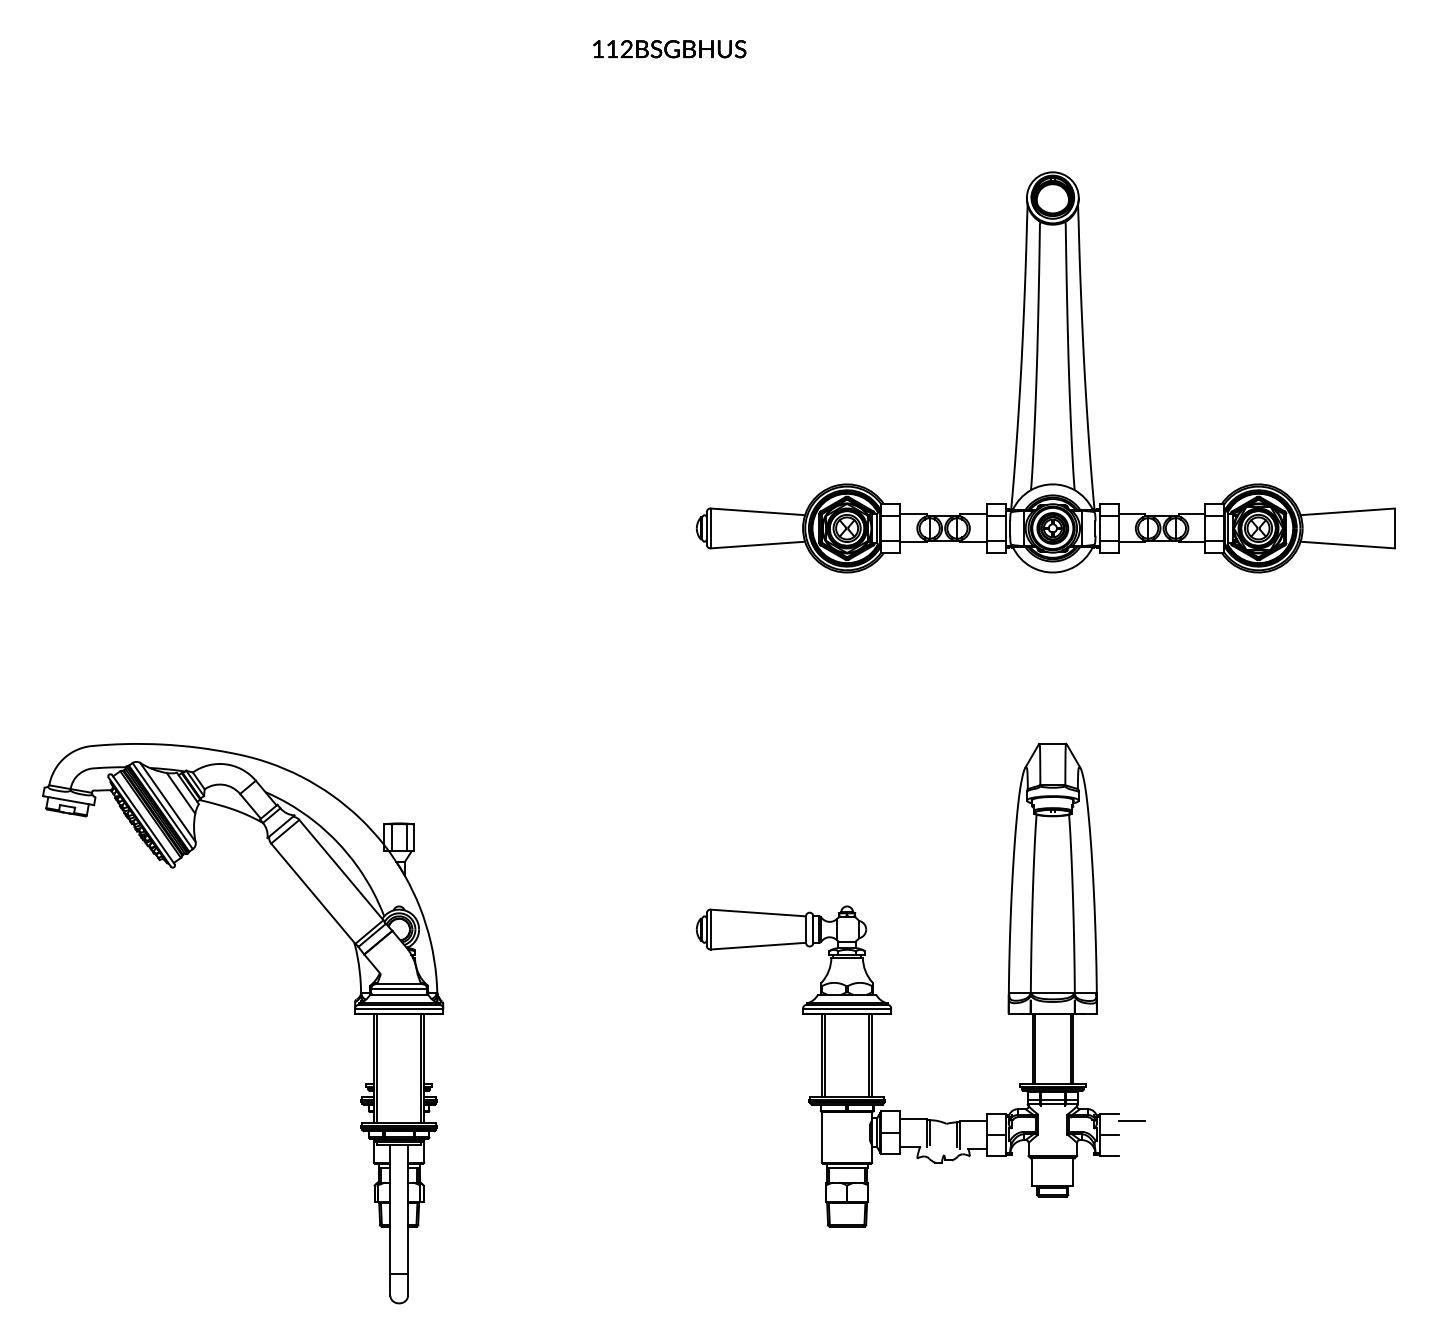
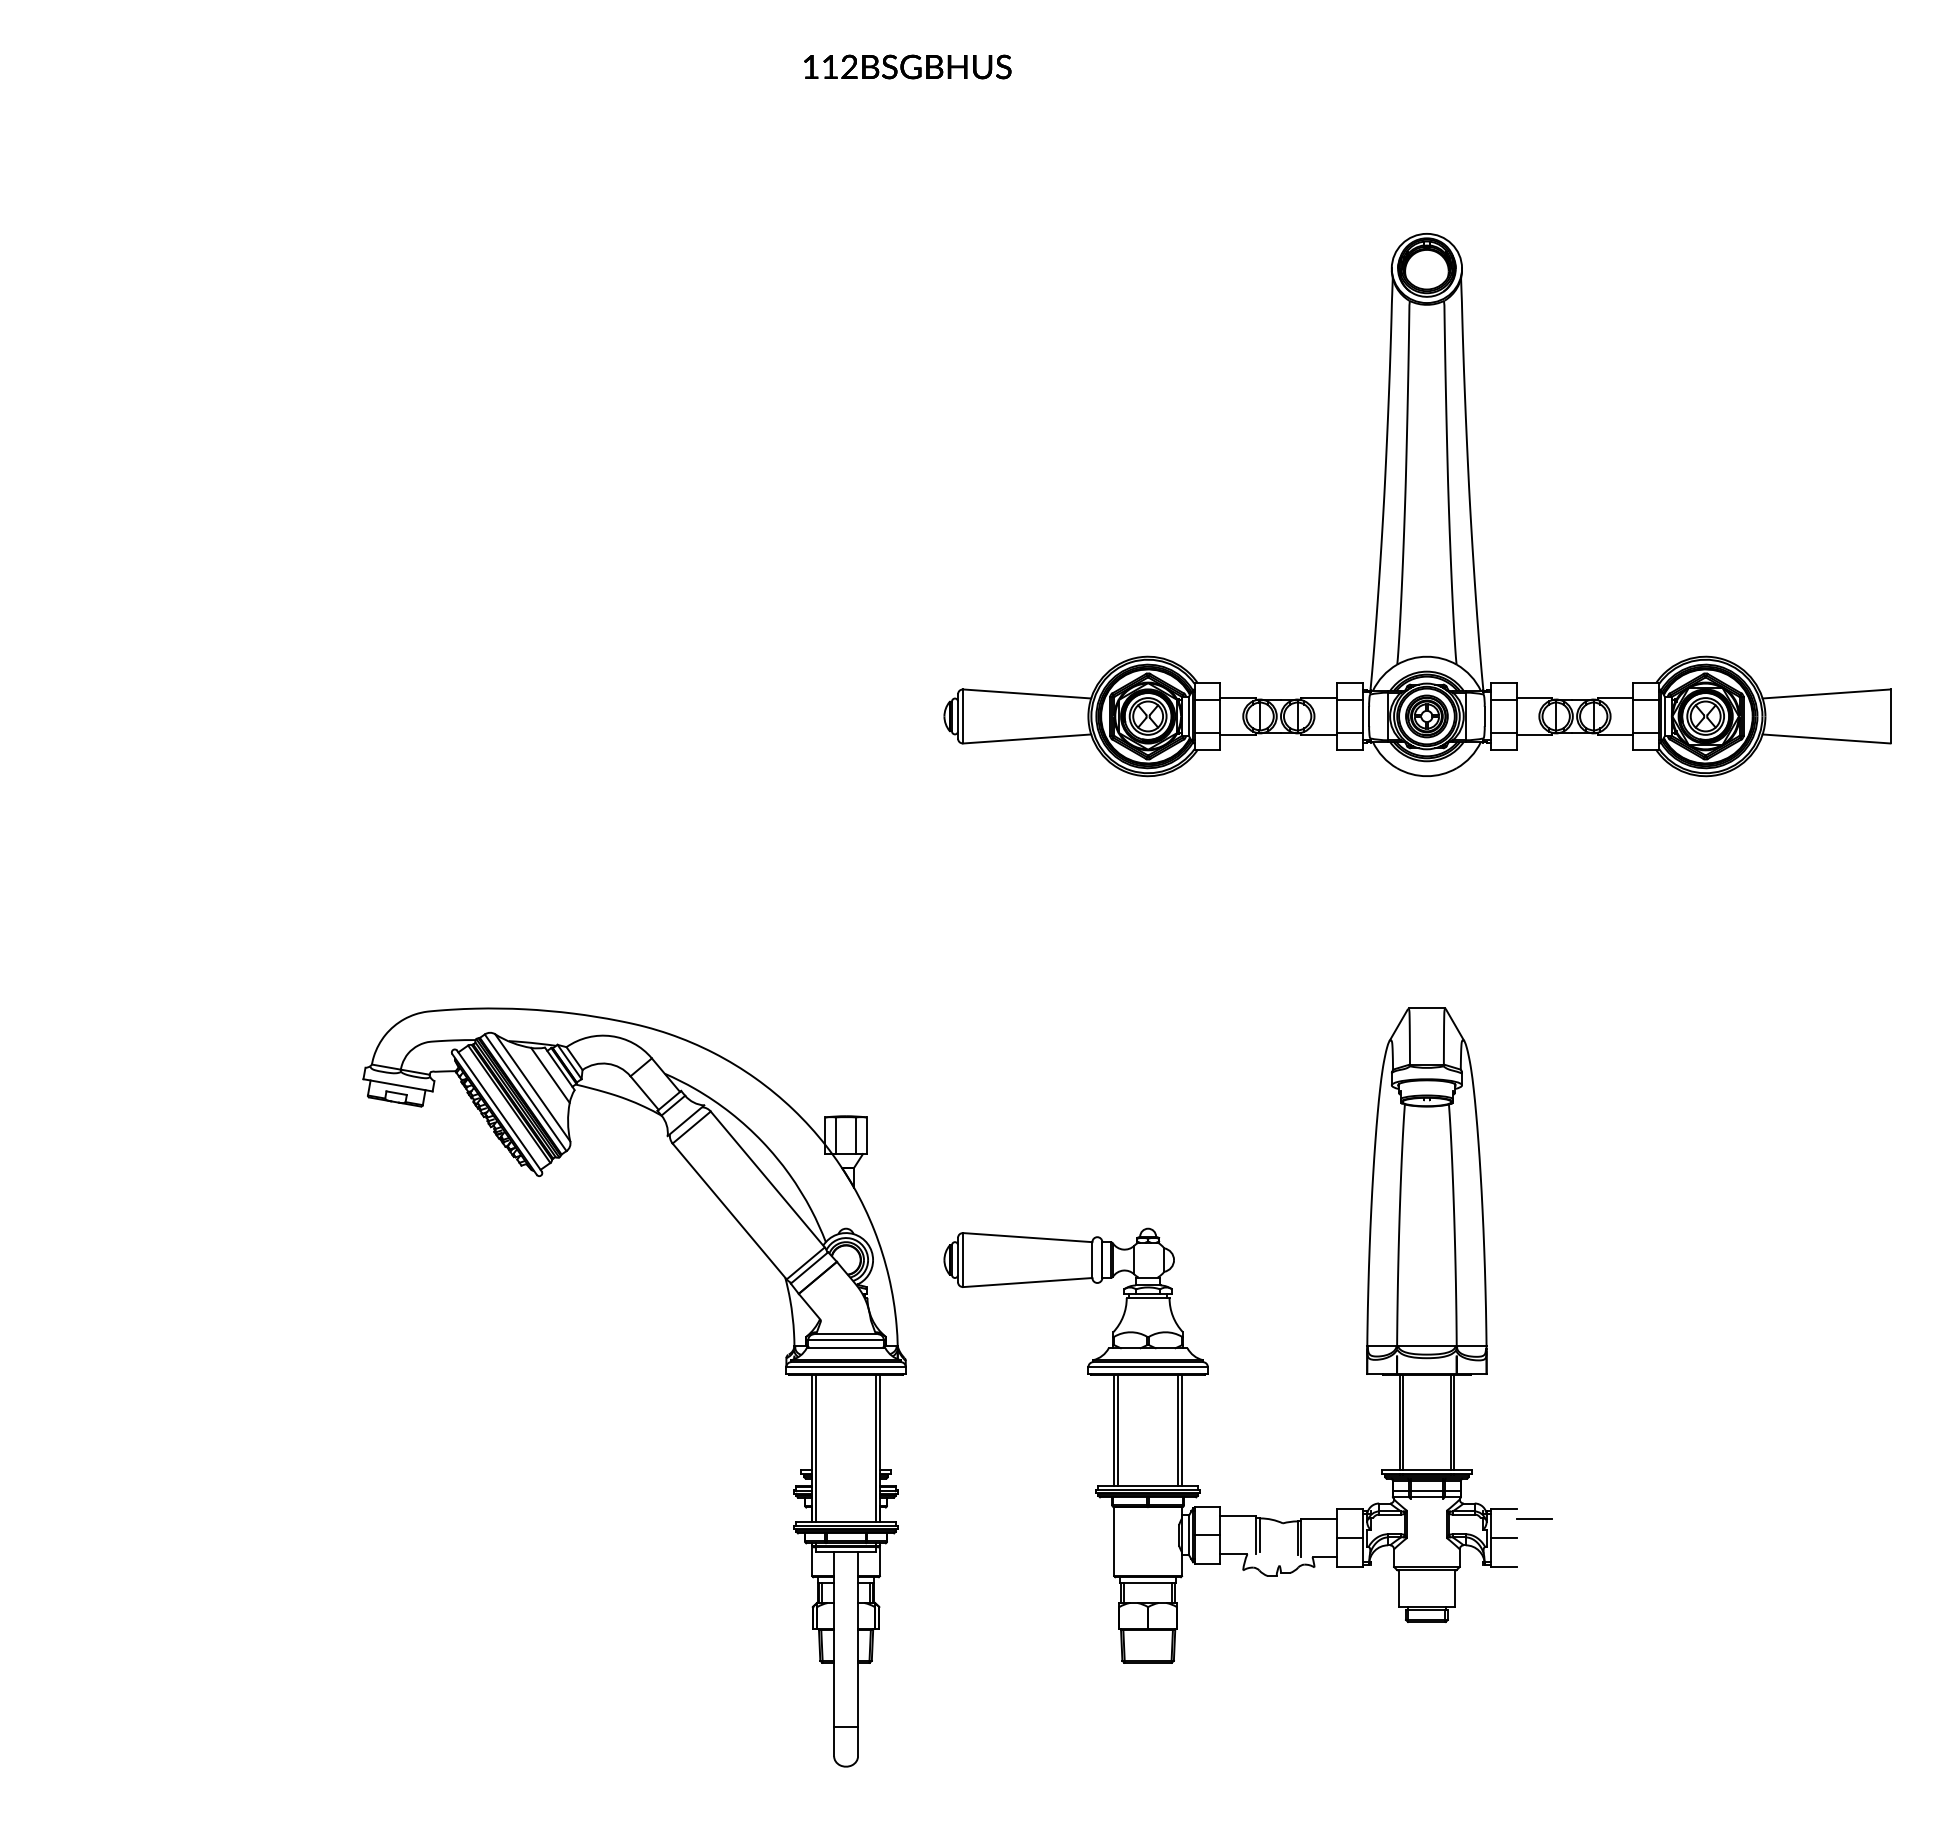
part: (354, 1014) -> (785, 1374), moved

